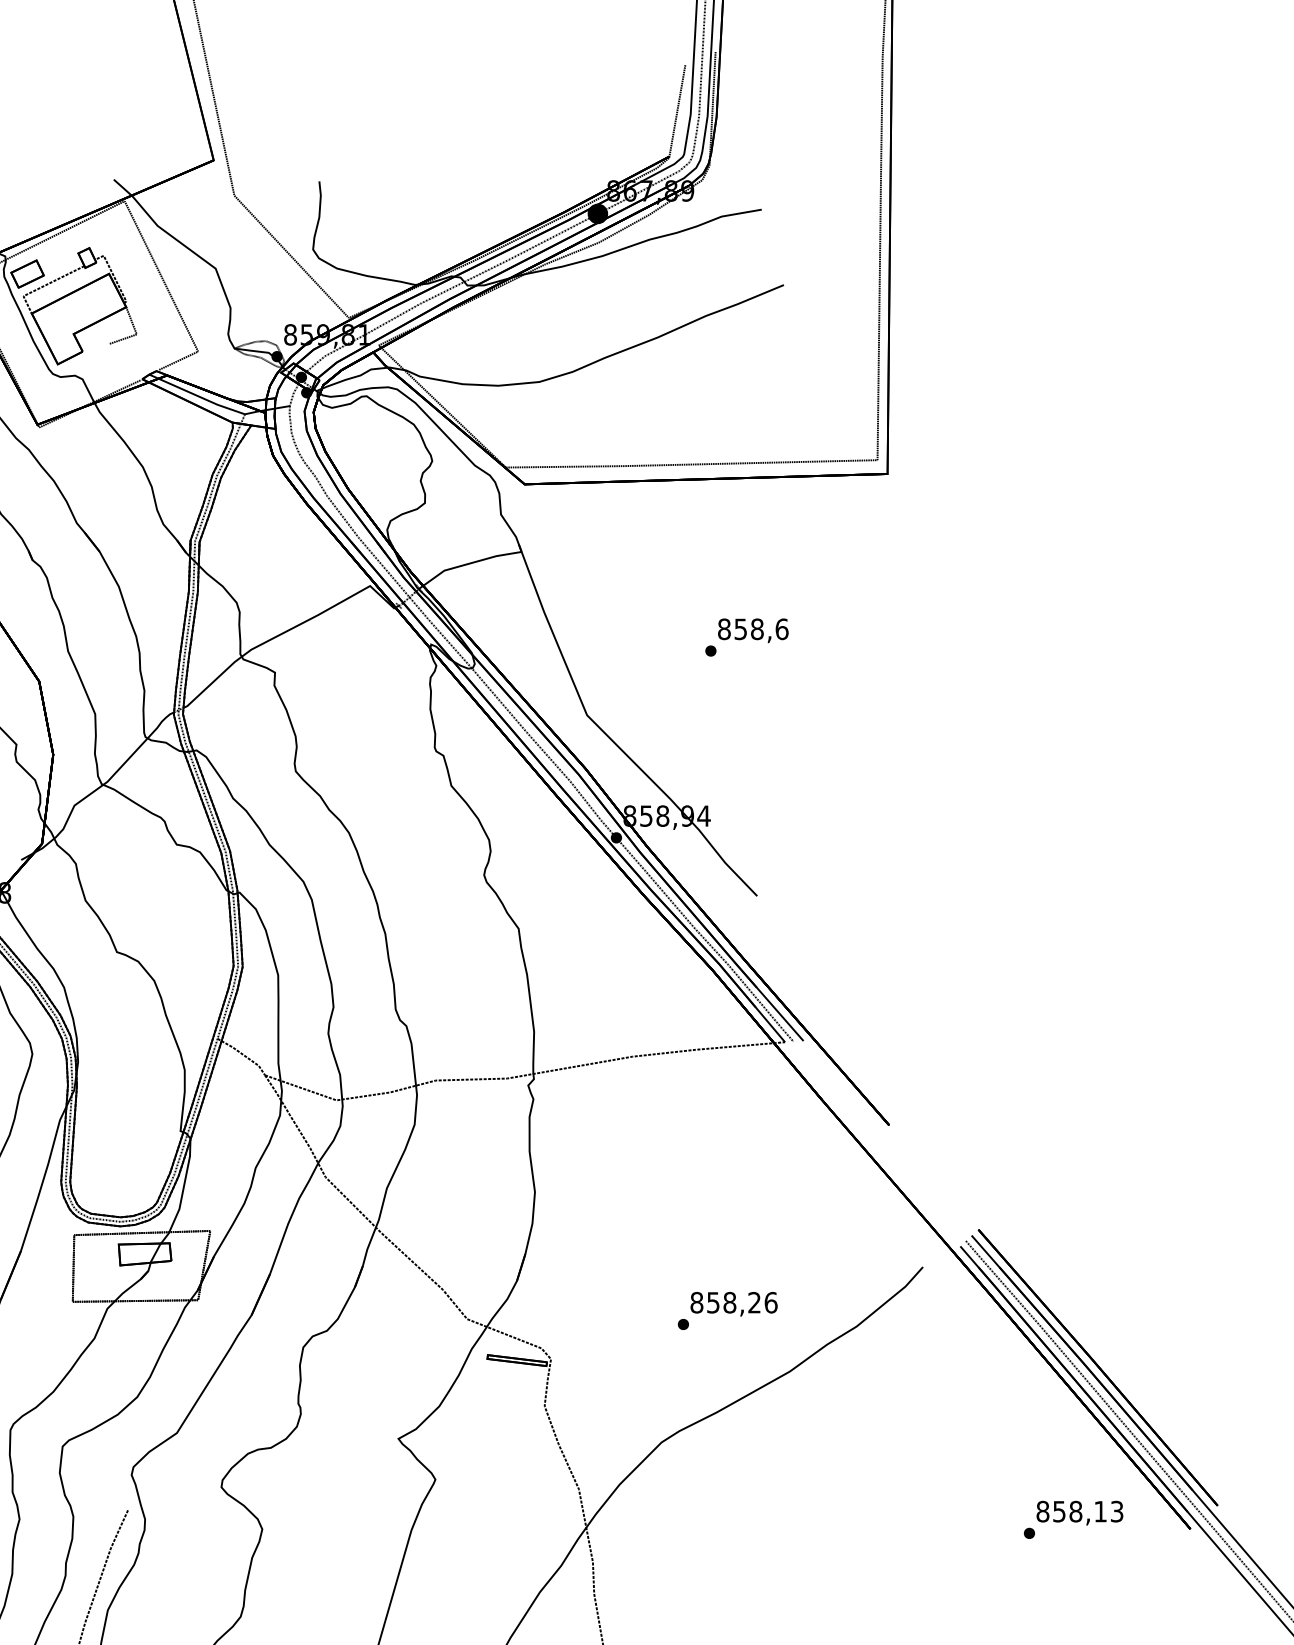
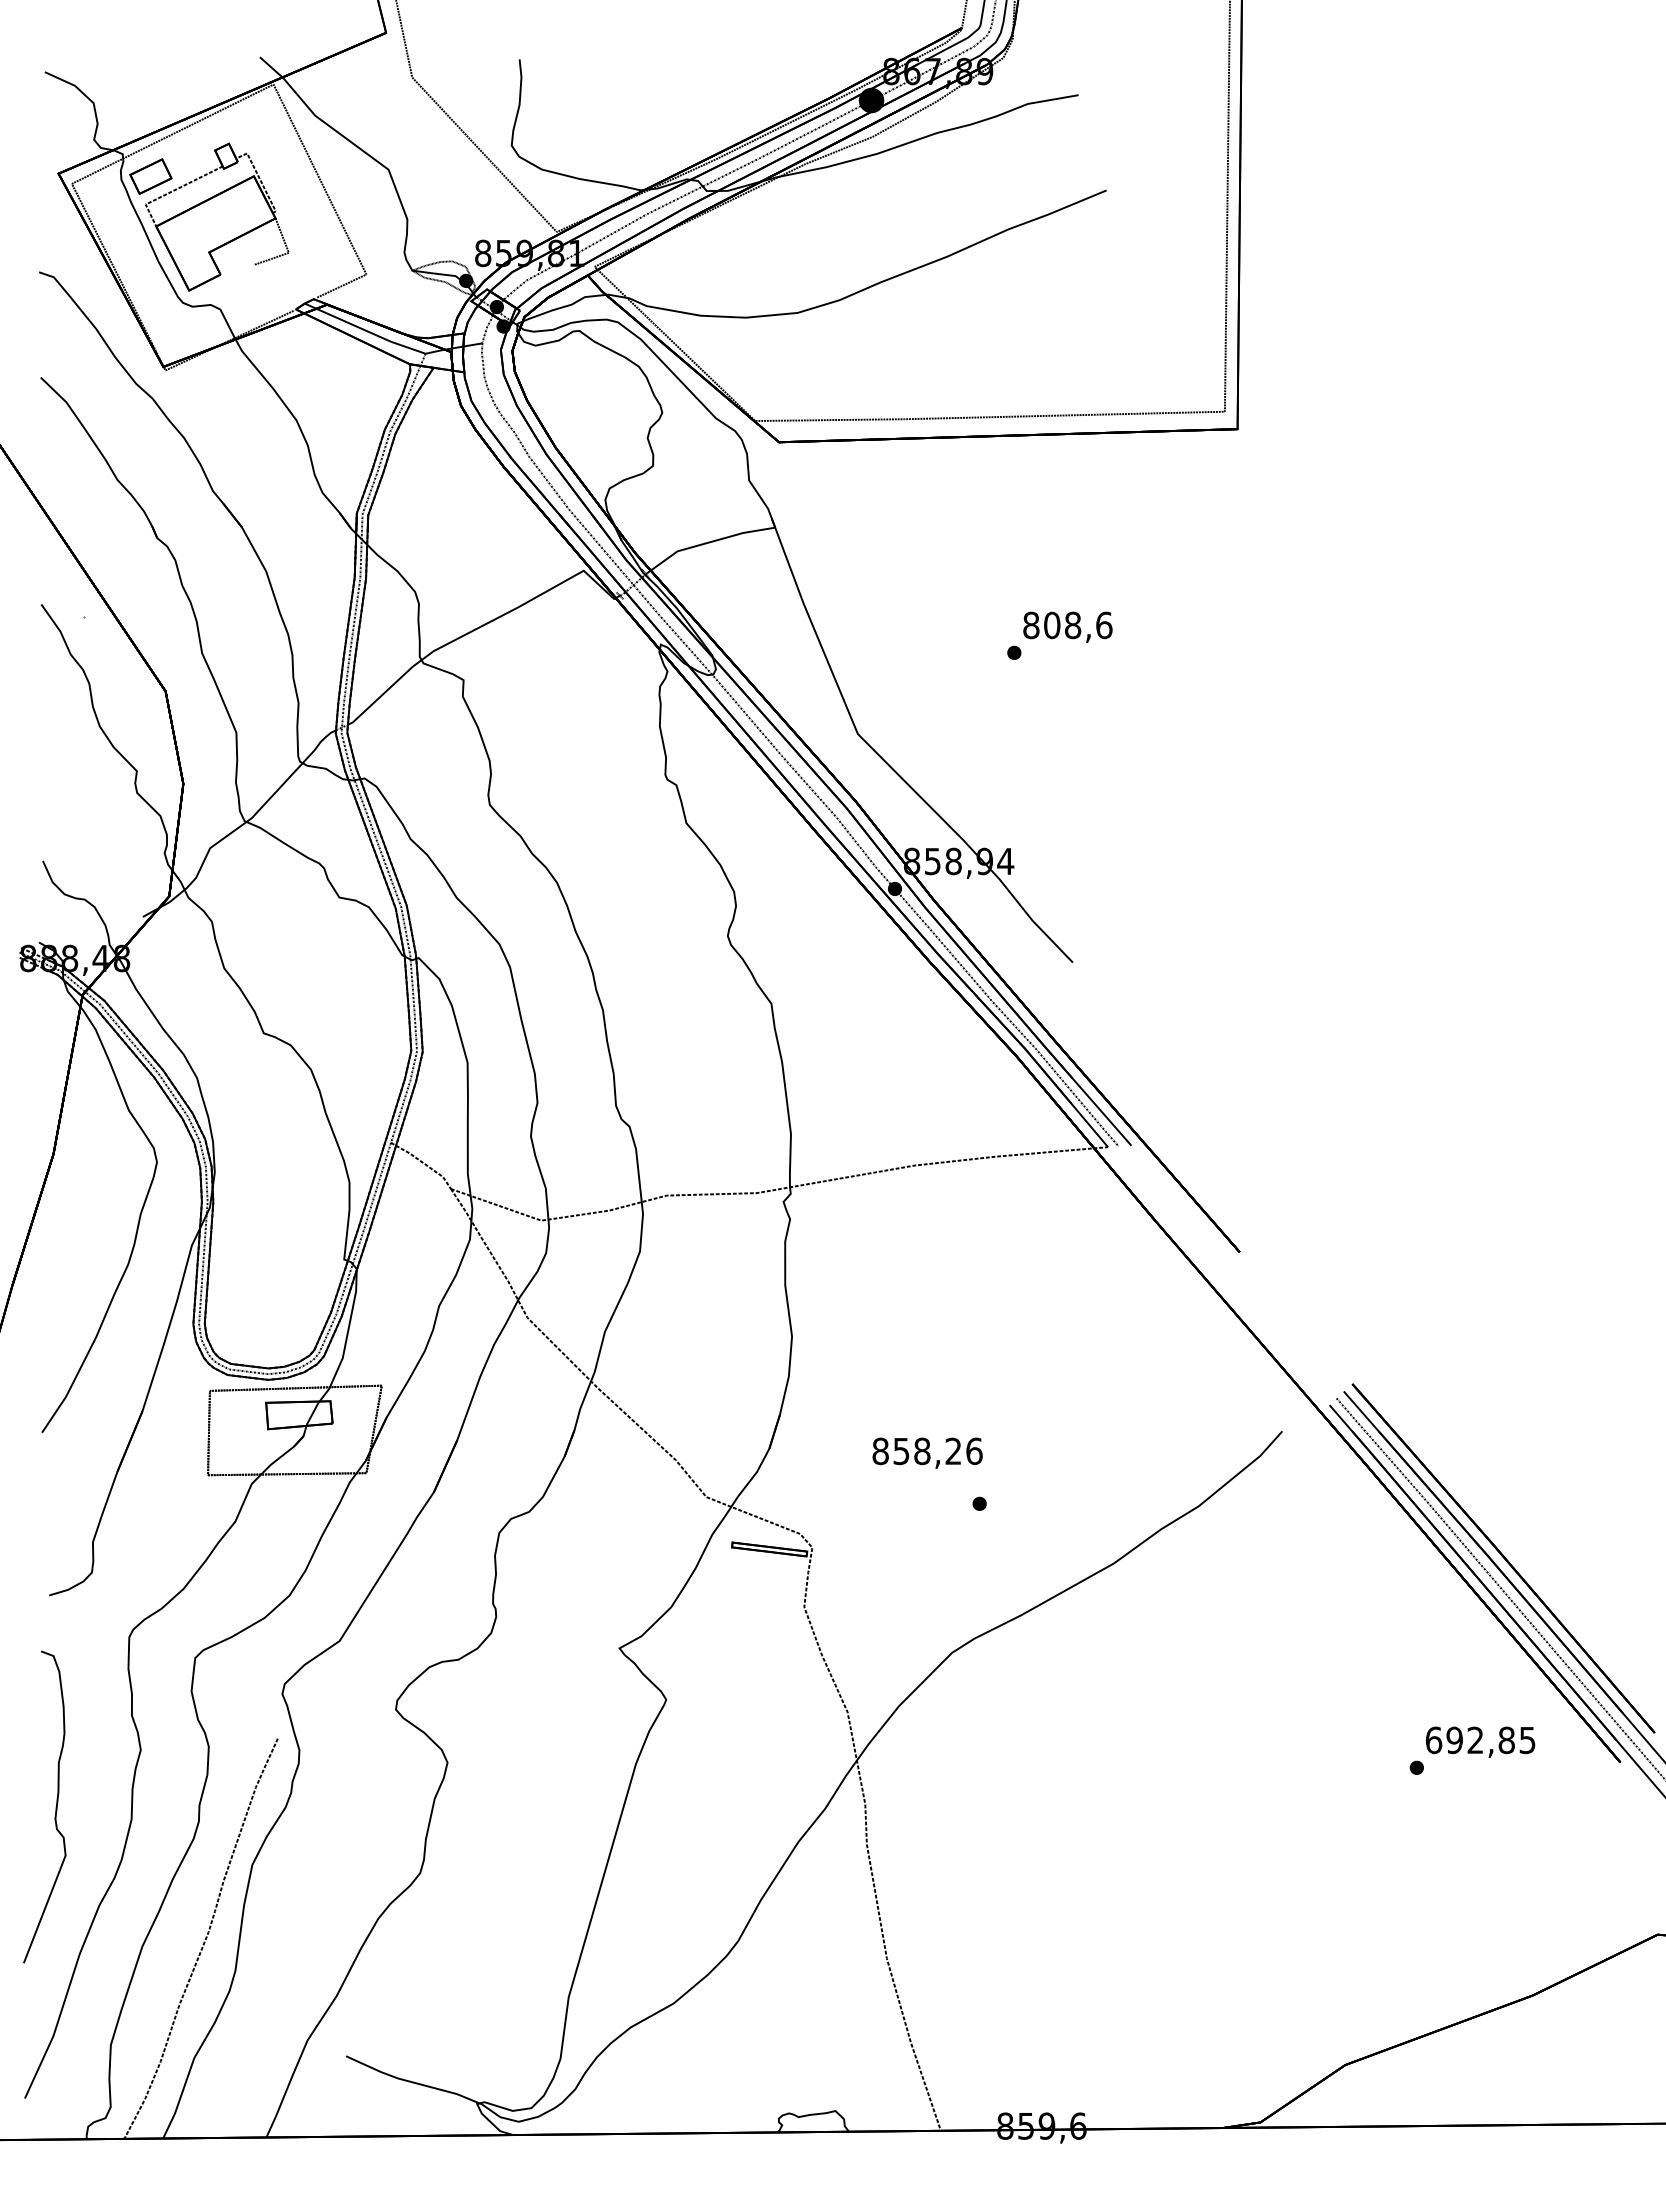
text: (741, 629) -> (1052, 625), 858,6 -> 808,6
text: (733, 1303) -> (927, 1452), moved
text: (1079, 1511) -> (1480, 1740), 858,13 -> 692,85

